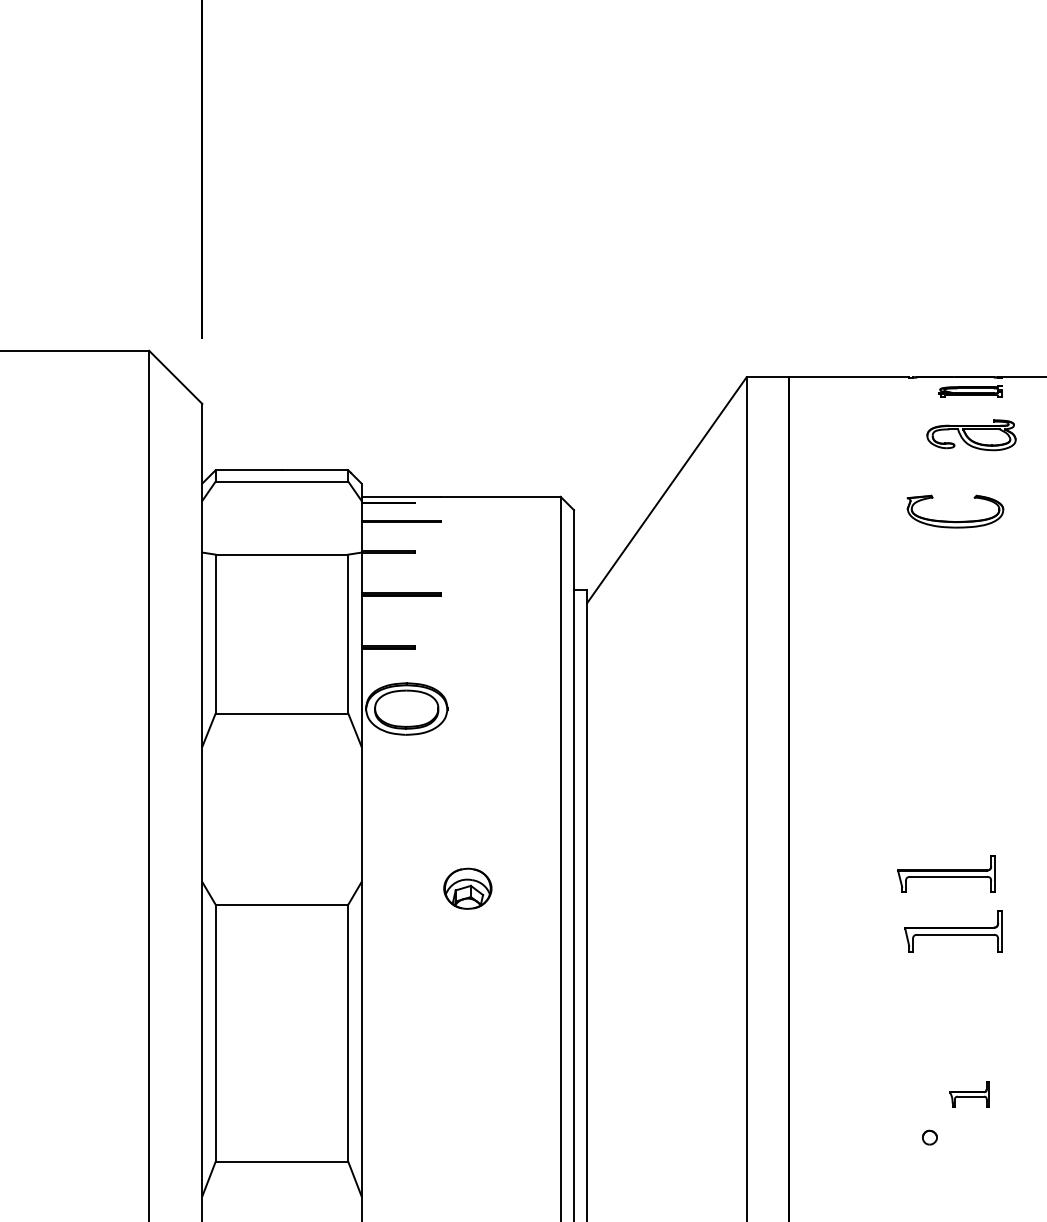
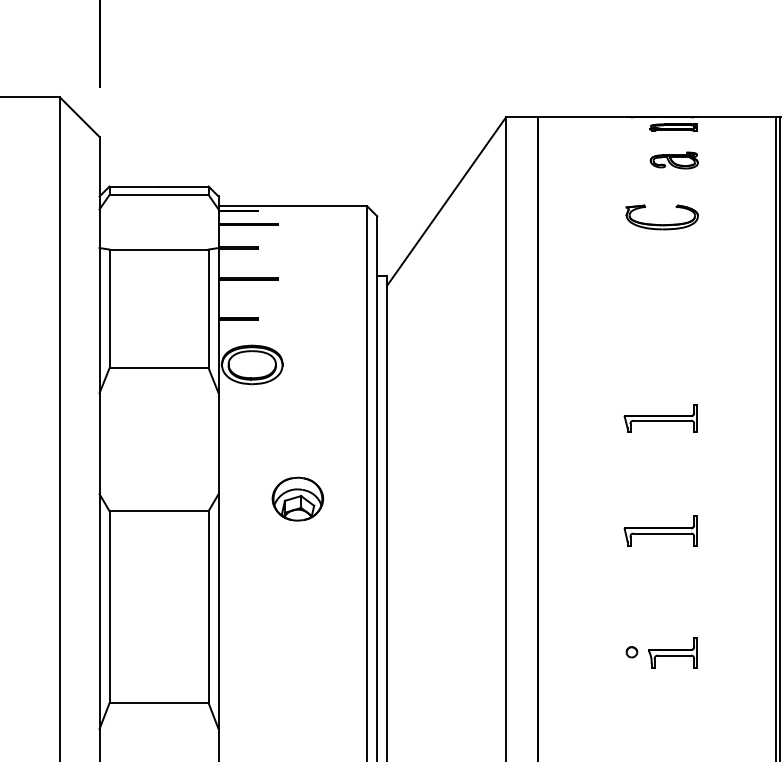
part: (971, 435) -> (674, 160), size x0.71
part: (946, 873) -> (660, 418), moved
part: (467, 888) -> (297, 498), size x1.43
part: (969, 1094) -> (672, 652), size x1.67
part: (929, 1137) -> (631, 652), moved

